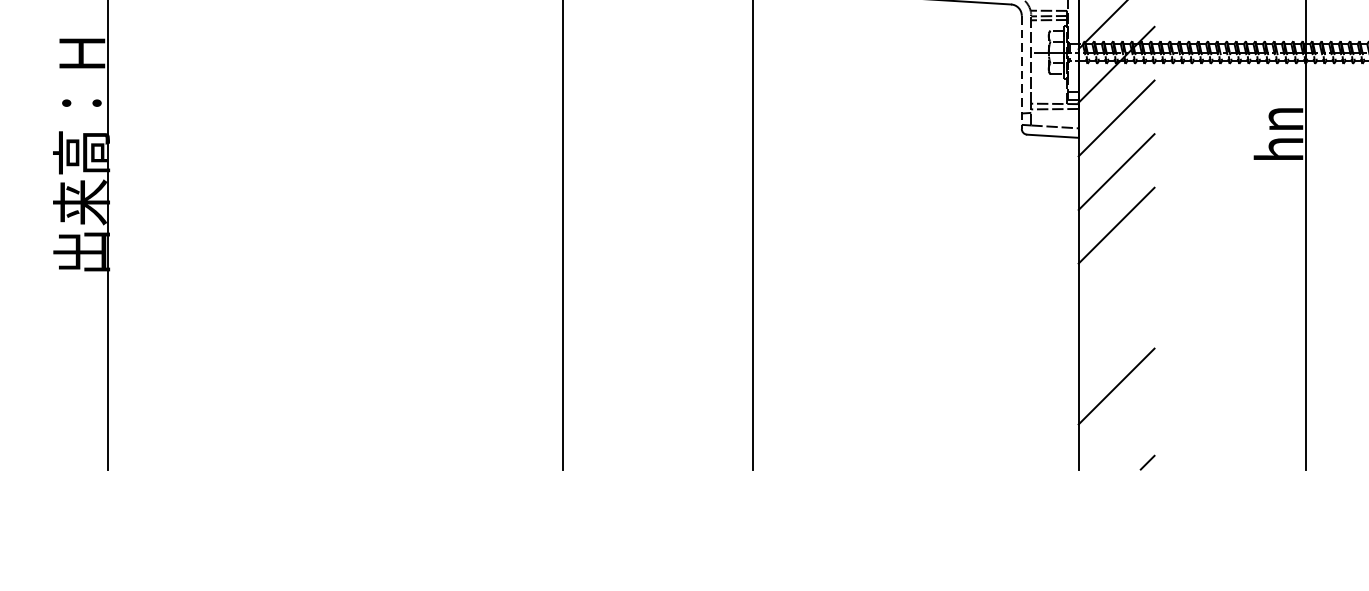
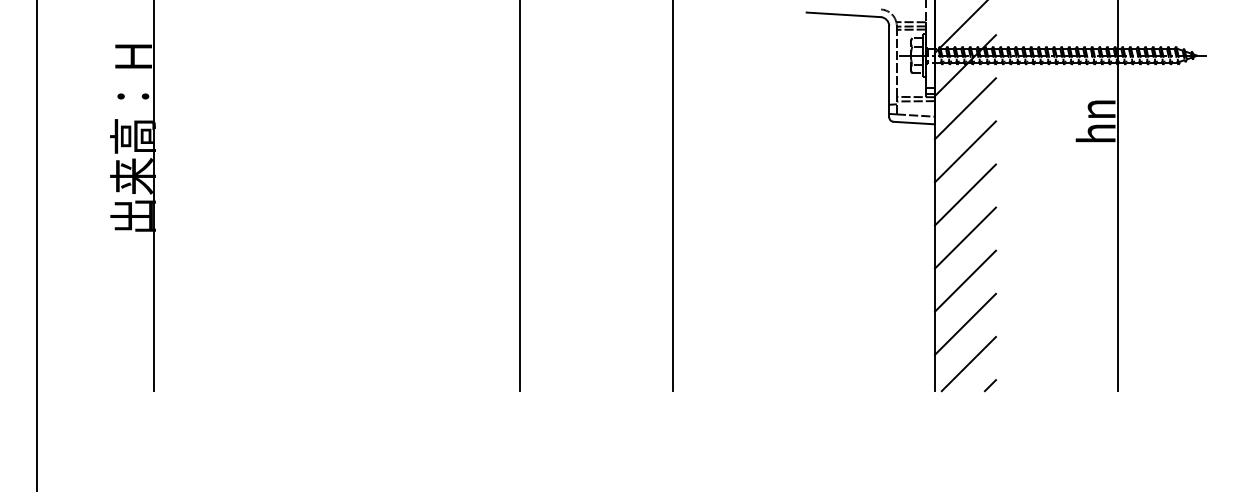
line: (1022, 72) -> (889, 71), dashed -> solid
line: (1115, 278) -> (964, 237), added
line: (1115, 331) -> (964, 280), added
line: (1120, 435) -> (968, 363), added

